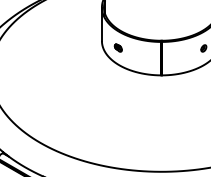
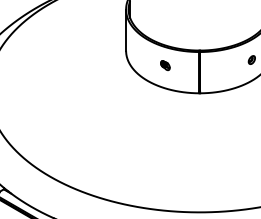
part: (118, 48) -> (165, 65), moved

